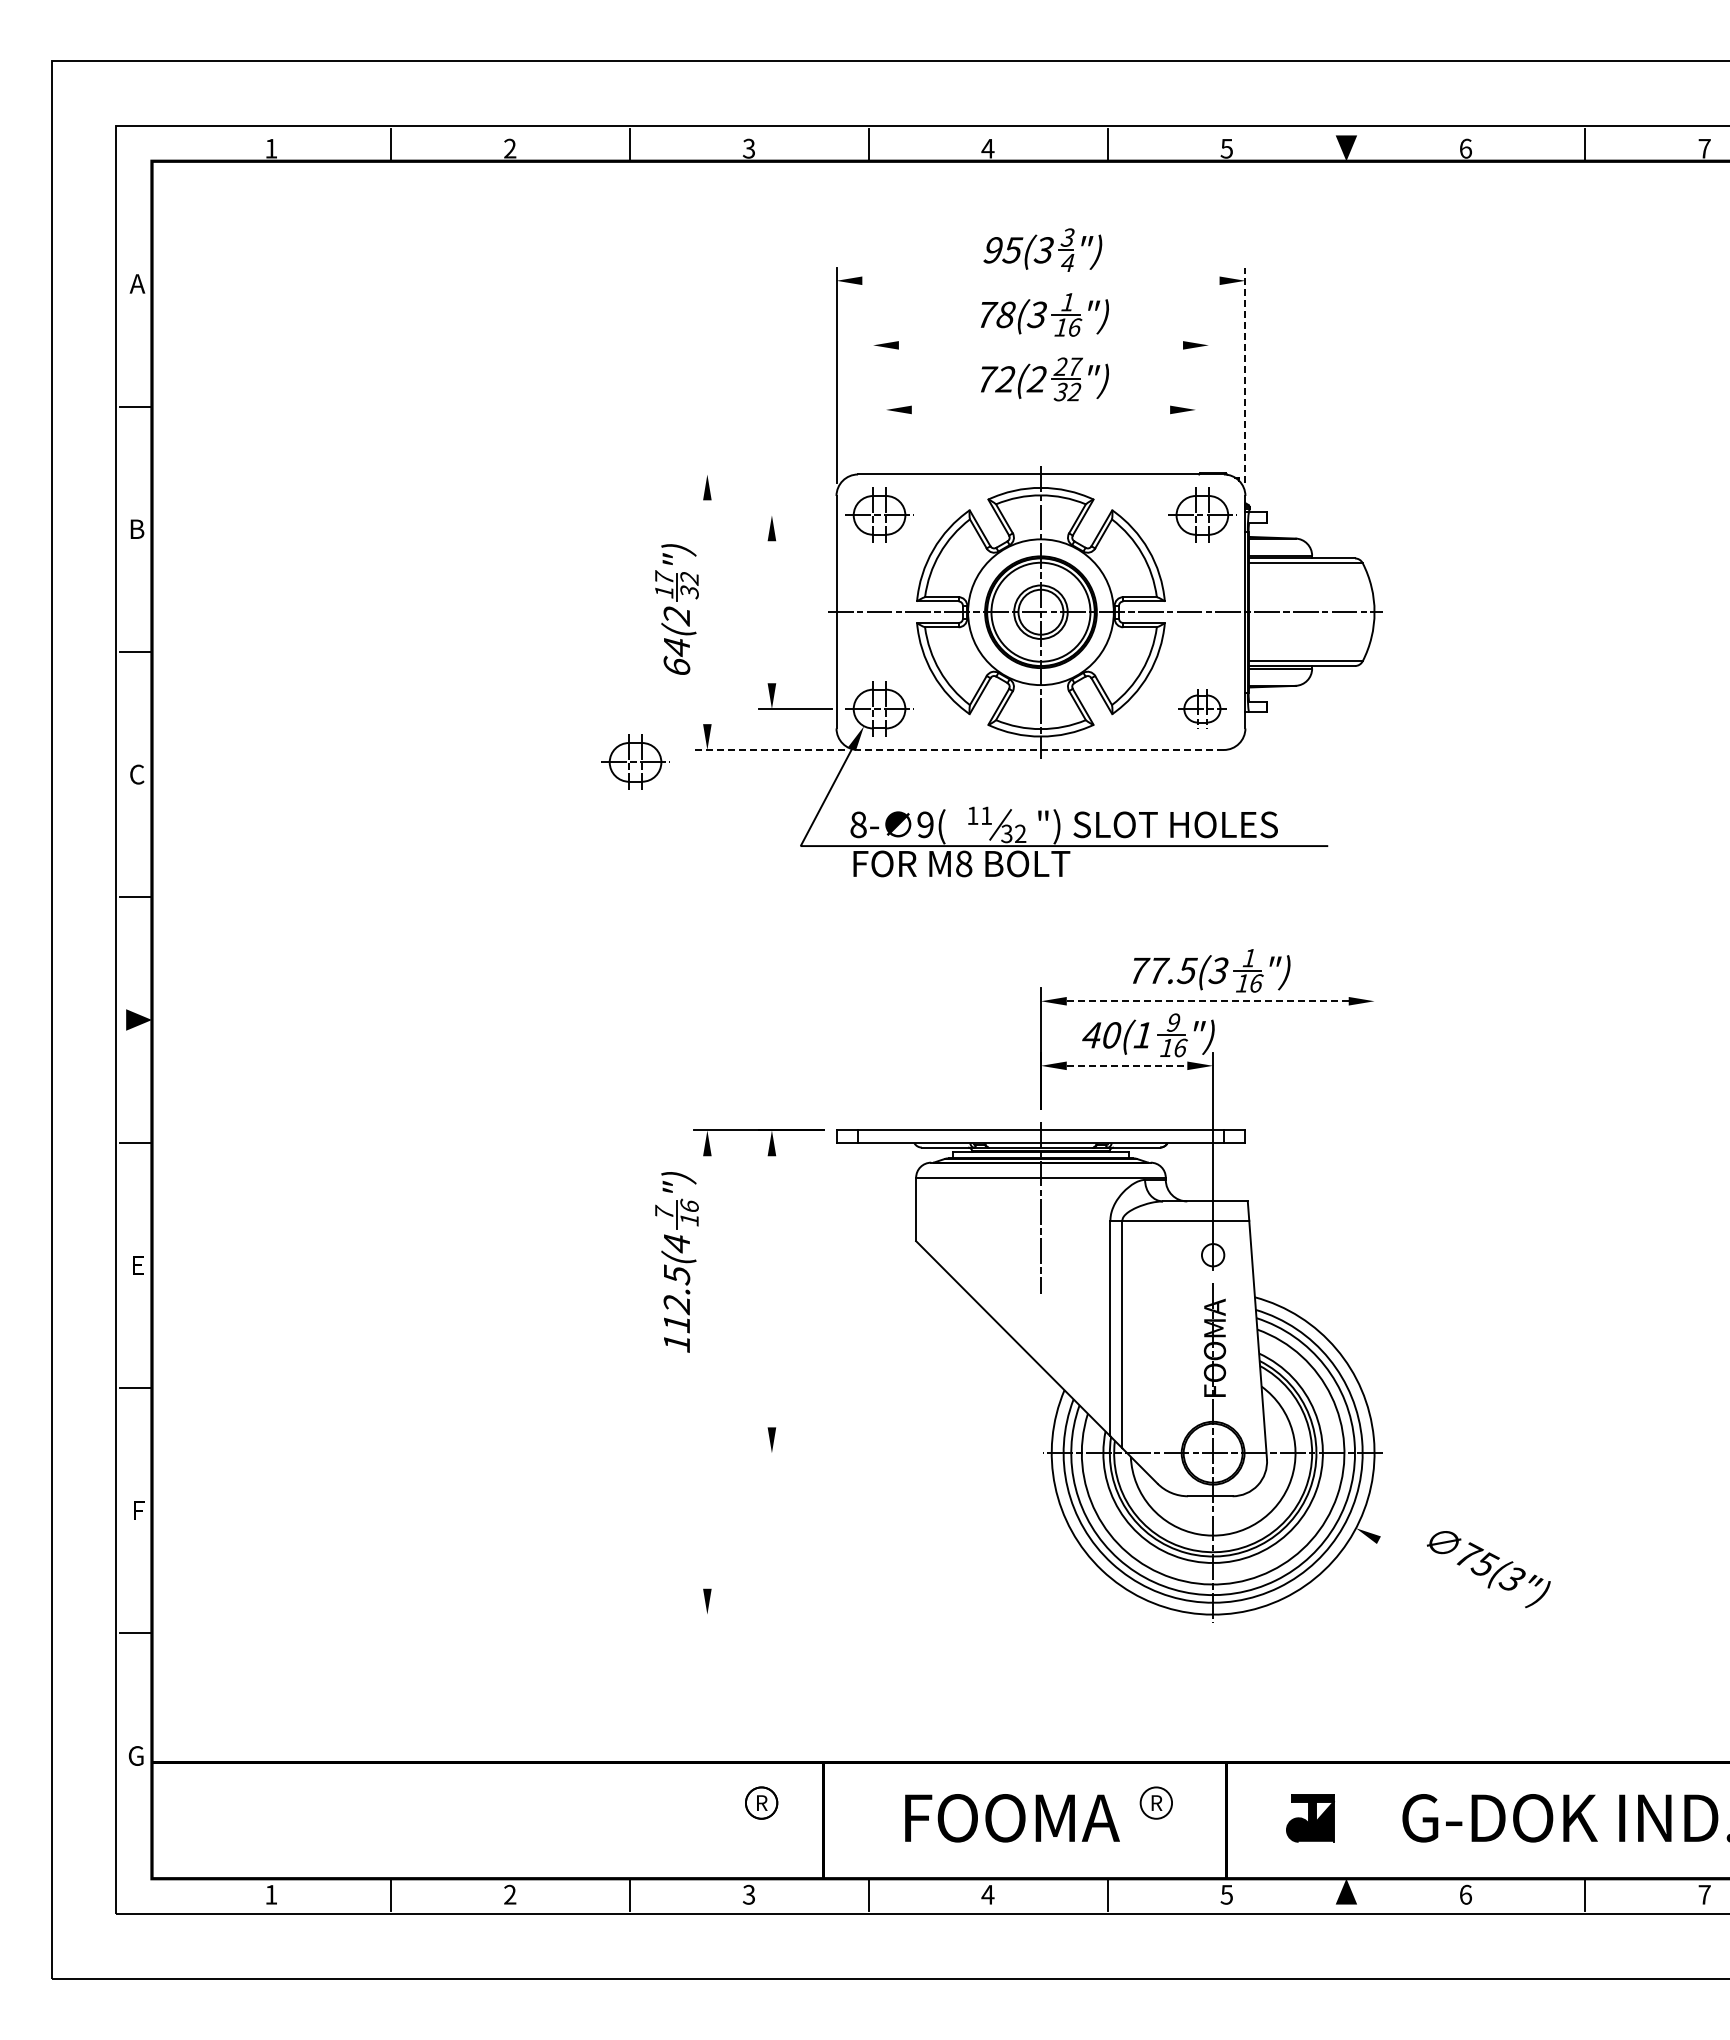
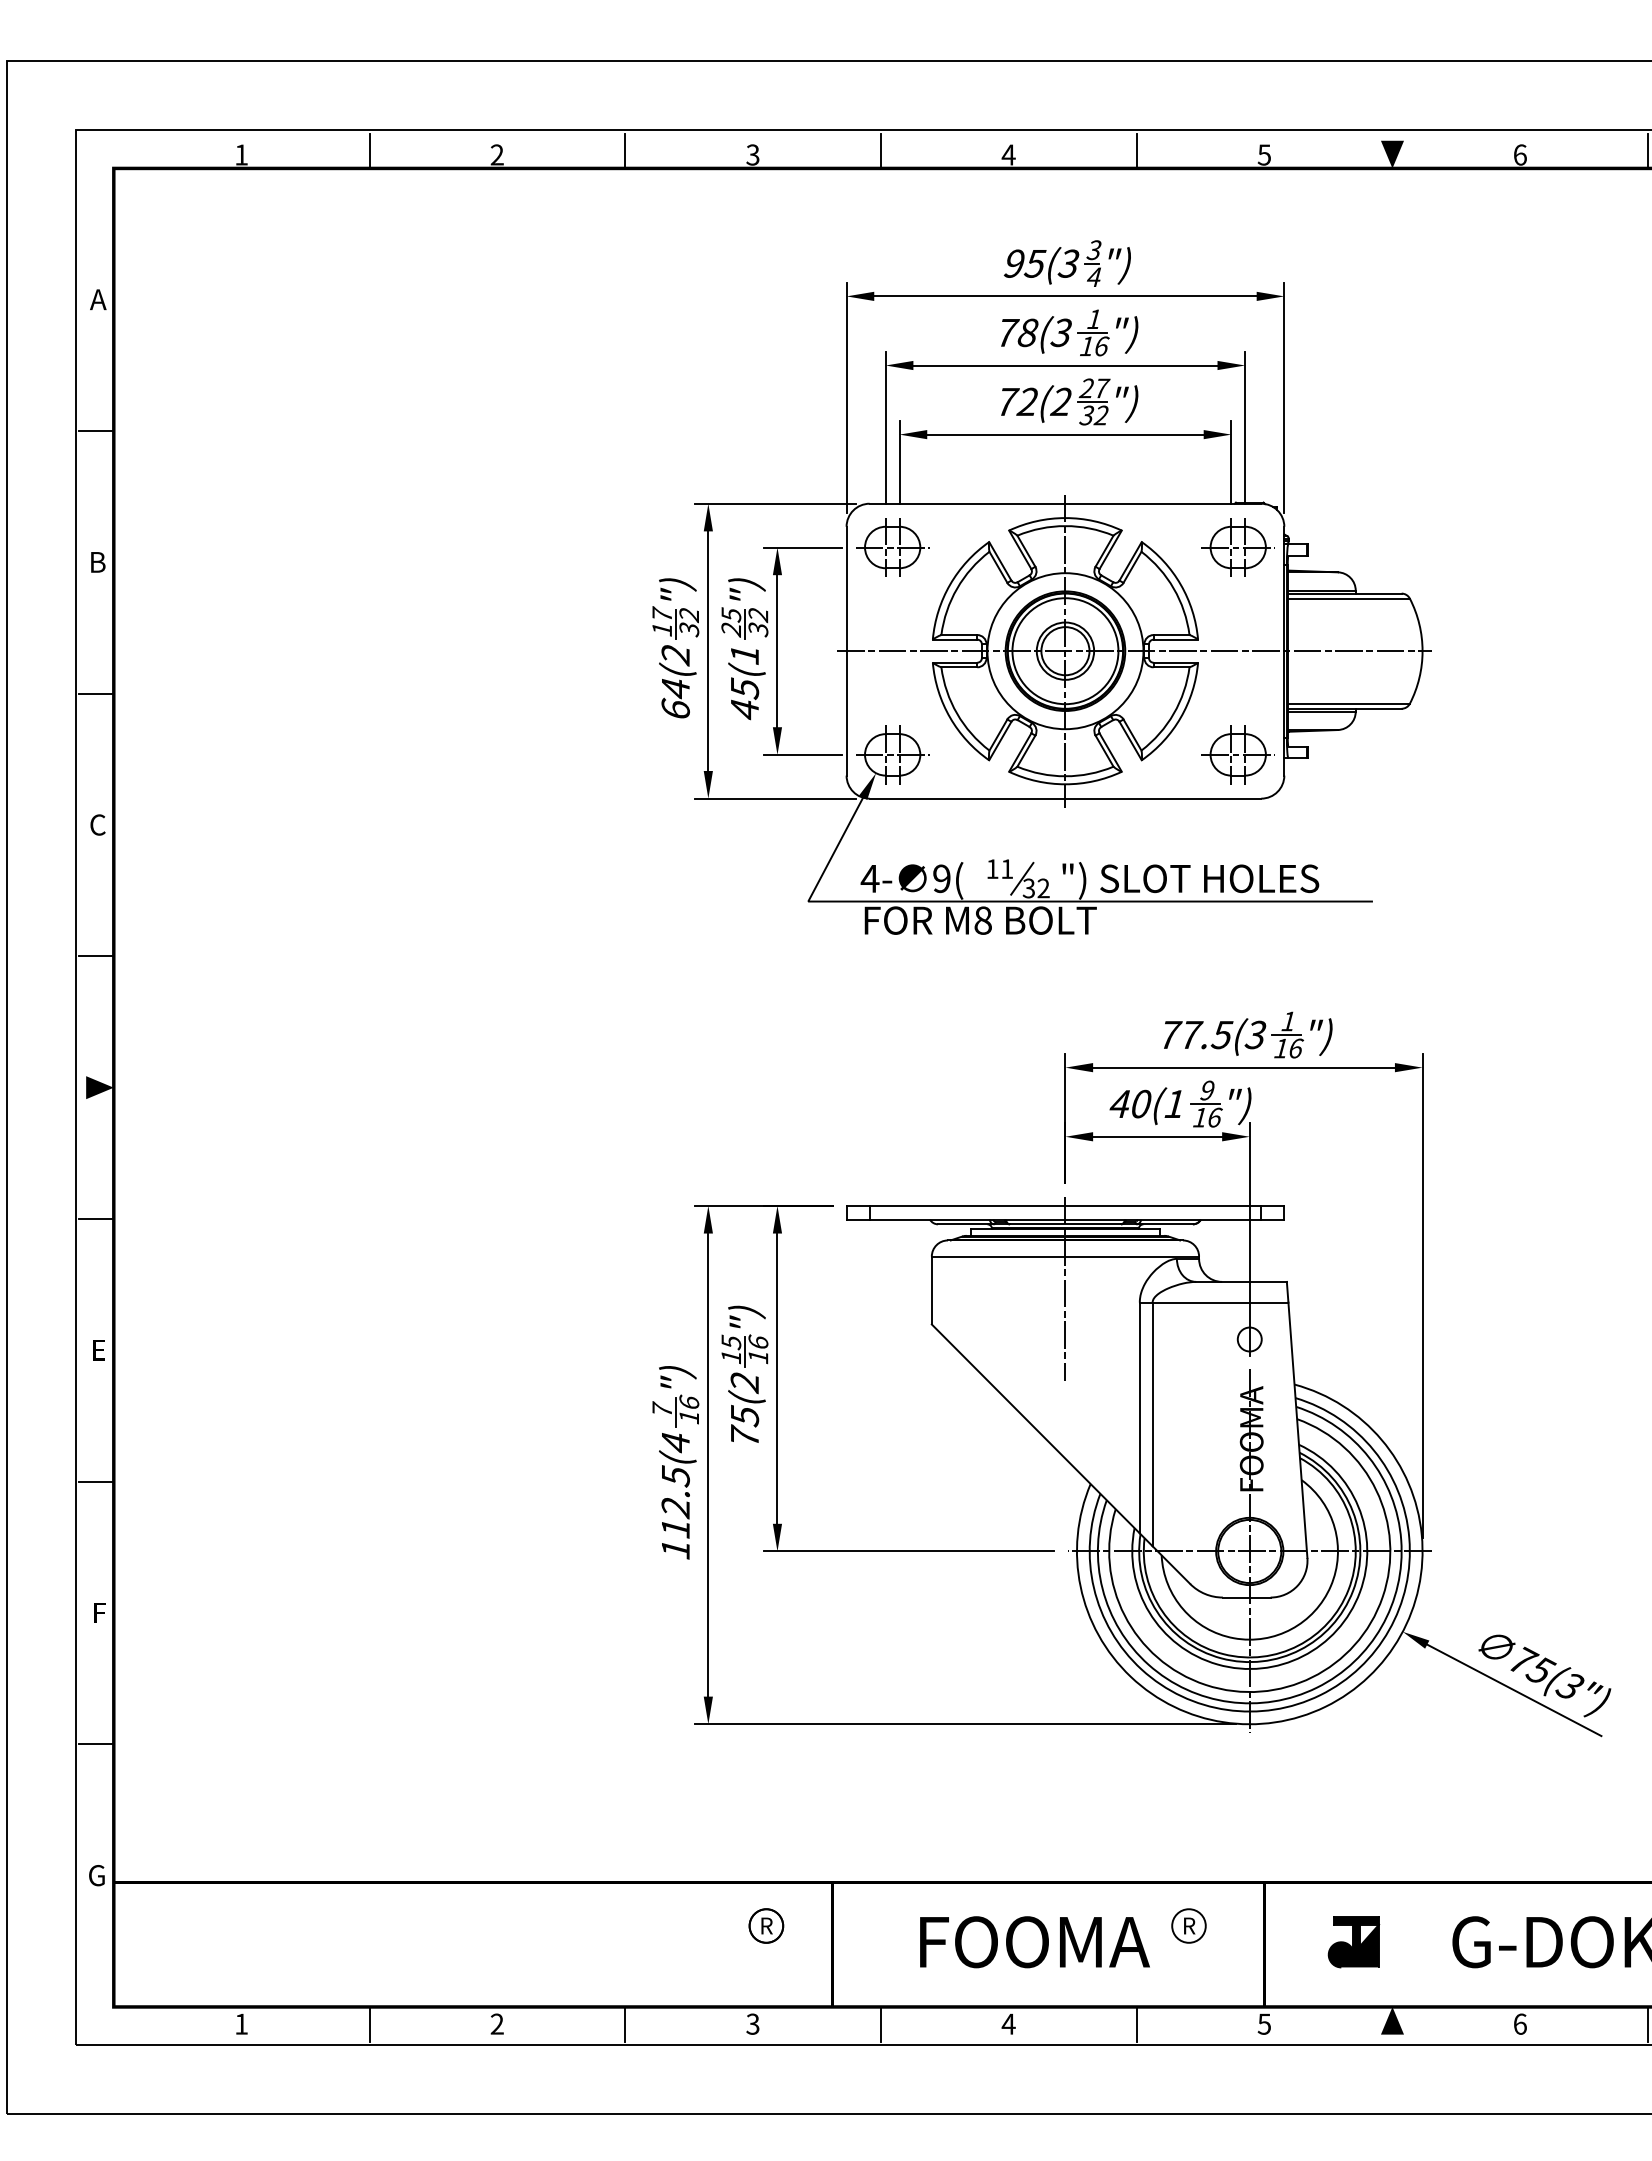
line: (1040, 280) -> (1064, 296), added
line: (1040, 345) -> (1064, 365), added
line: (1245, 375) -> (1284, 397), dashed -> solid
line: (873, 403) -> (886, 427), added
line: (1208, 403) -> (1244, 427), added
line: (1040, 409) -> (1064, 434), added
line: (886, 435) -> (900, 461), added
line: (1195, 435) -> (1230, 461), added
line: (769, 474) -> (774, 503), added
line: (795, 515) -> (802, 547), added
part: (741, 610) -> (744, 649), added
line: (707, 612) -> (708, 651), added
line: (771, 612) -> (776, 651), added
part: (1202, 708) -> (1238, 754), size x1.43
line: (769, 749) -> (774, 798), dashed -> solid
line: (1040, 749) -> (1064, 798), dashed -> solid
part: (635, 761) -> (631, 810), removed
text: (858, 824) -> (870, 878), 8- -> 4-
line: (1207, 1001) -> (1243, 1067), dashed -> solid
line: (1127, 1065) -> (1158, 1136), dashed -> solid
line: (1374, 1214) -> (1422, 1295), added
part: (676, 1262) -> (675, 1462), moved
part: (741, 1287) -> (744, 1374), added
line: (771, 1291) -> (776, 1378), added
line: (707, 1372) -> (708, 1465), added
line: (894, 1453) -> (908, 1551), added
line: (1459, 1582) -> (1513, 1689), added
line: (947, 1614) -> (965, 1724), added

